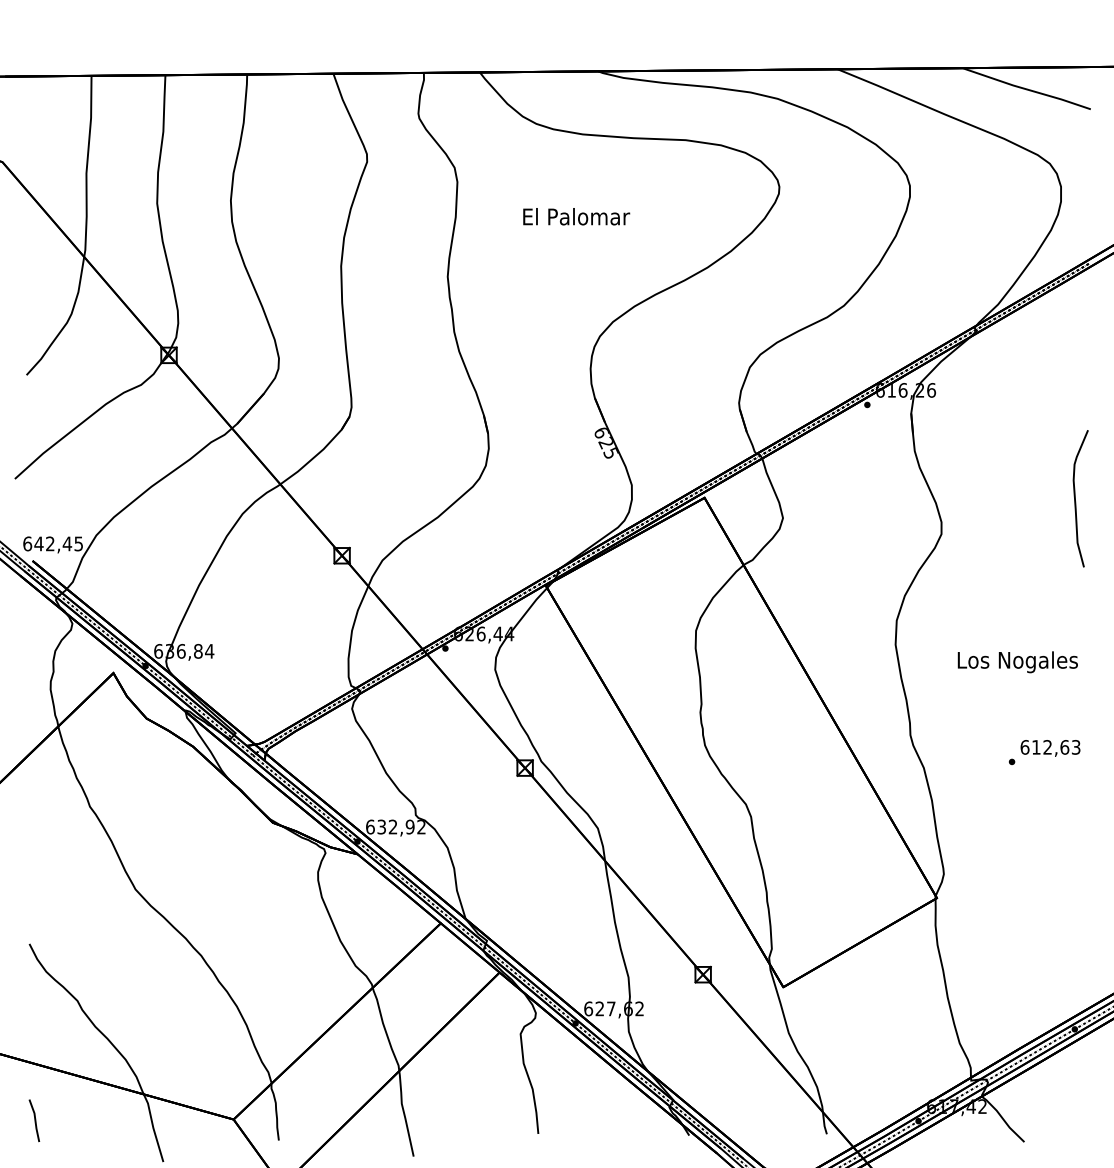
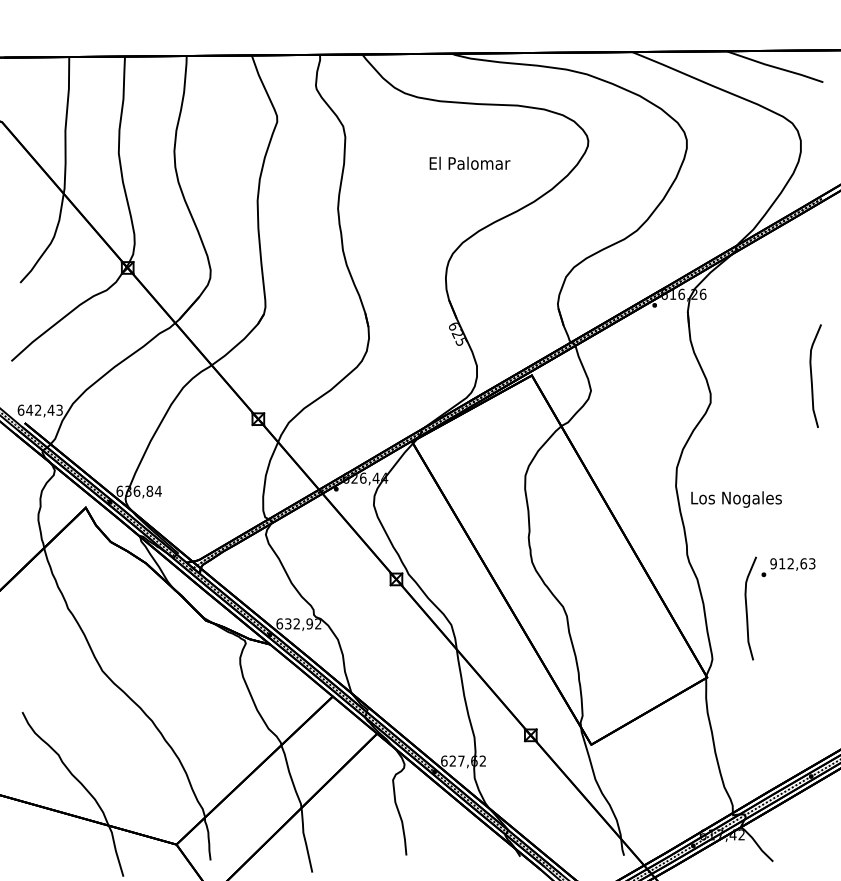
text: (576, 216) -> (469, 163), moved
text: (78, 543) -> (59, 409), 642,45 -> 642,43
text: (1017, 662) -> (736, 499), moved
text: (1024, 747) -> (773, 563), 612,63 -> 912,63
curve: (989, 806) -> (746, 608), added
line: (34, 1120) -> (26, 845), removed

